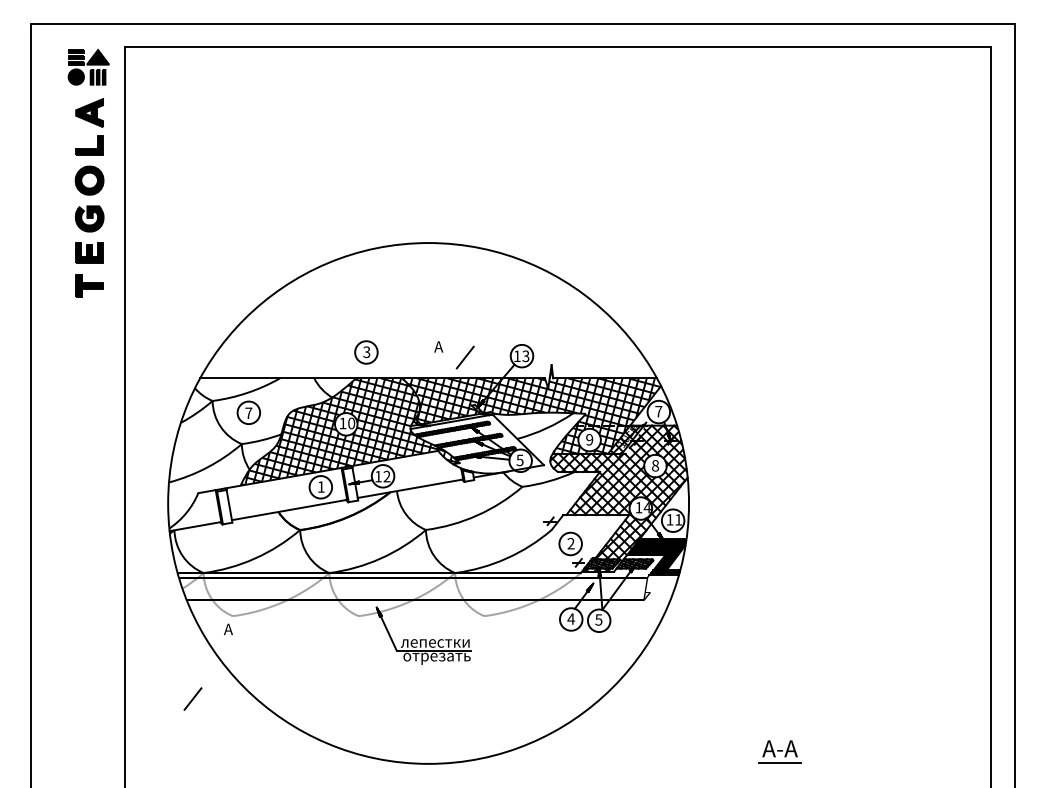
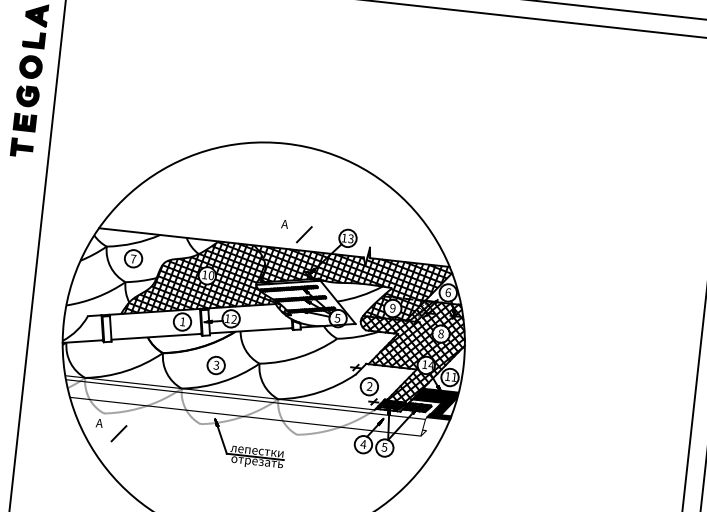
part: (366, 352) -> (216, 365), moved
text: (658, 411) -> (448, 292), 7 -> 6
line: (192, 698) -> (118, 433), moved

